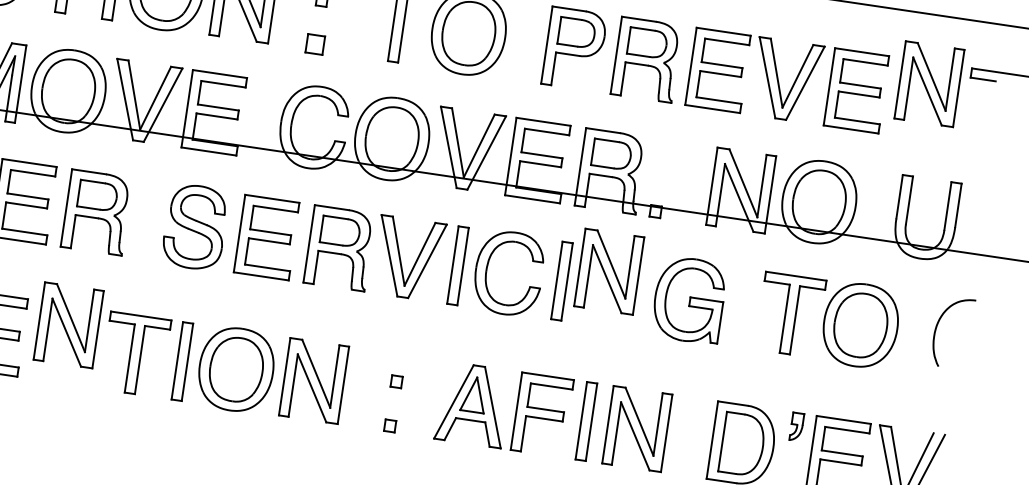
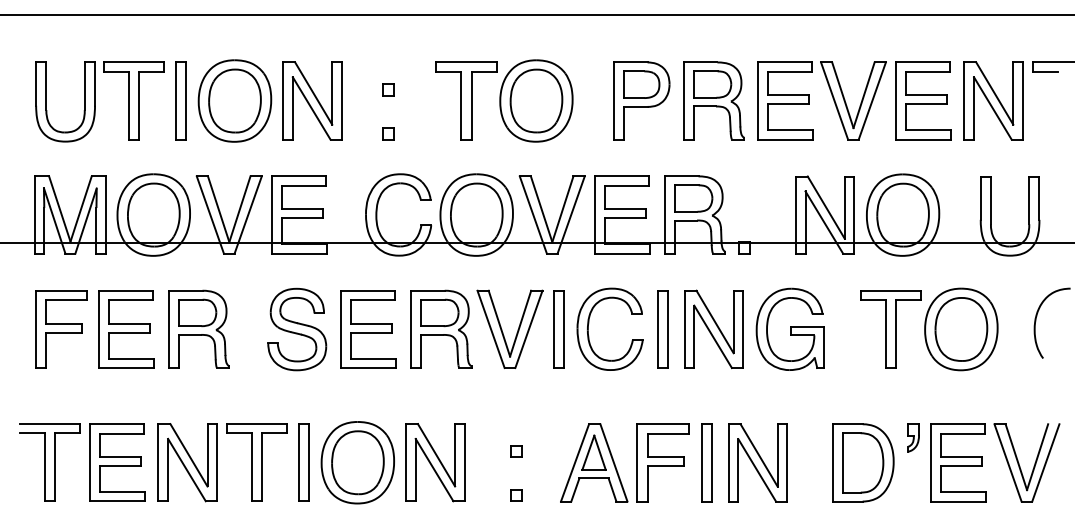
part: (315, 44) -> (388, 133), size x0.62
part: (929, 83) -> (993, 100), moved
part: (608, 271) -> (713, 329), moved
part: (68, 325) -> (187, 462), moved

